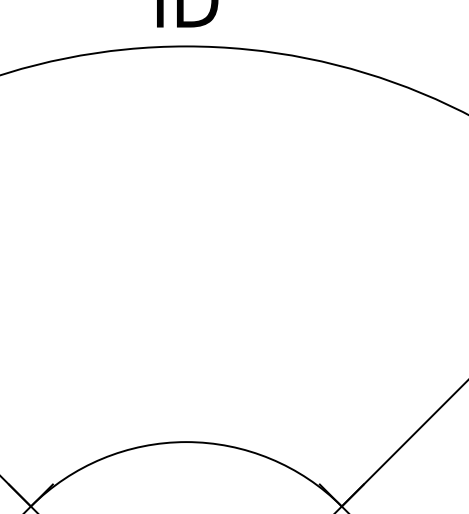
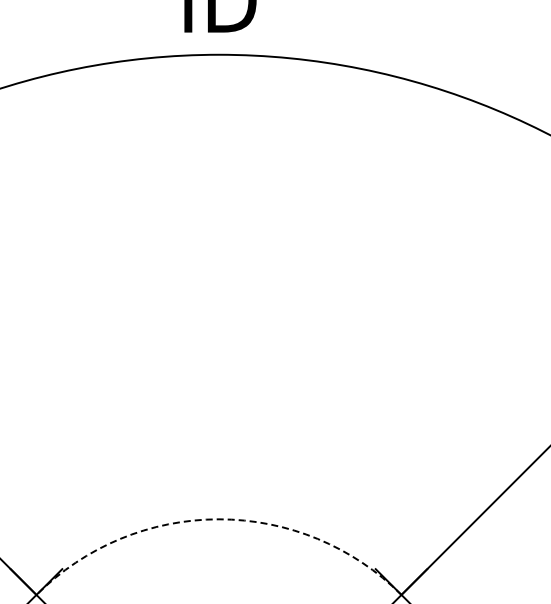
arc: (186, 442) -> (219, 519), solid -> dashed

